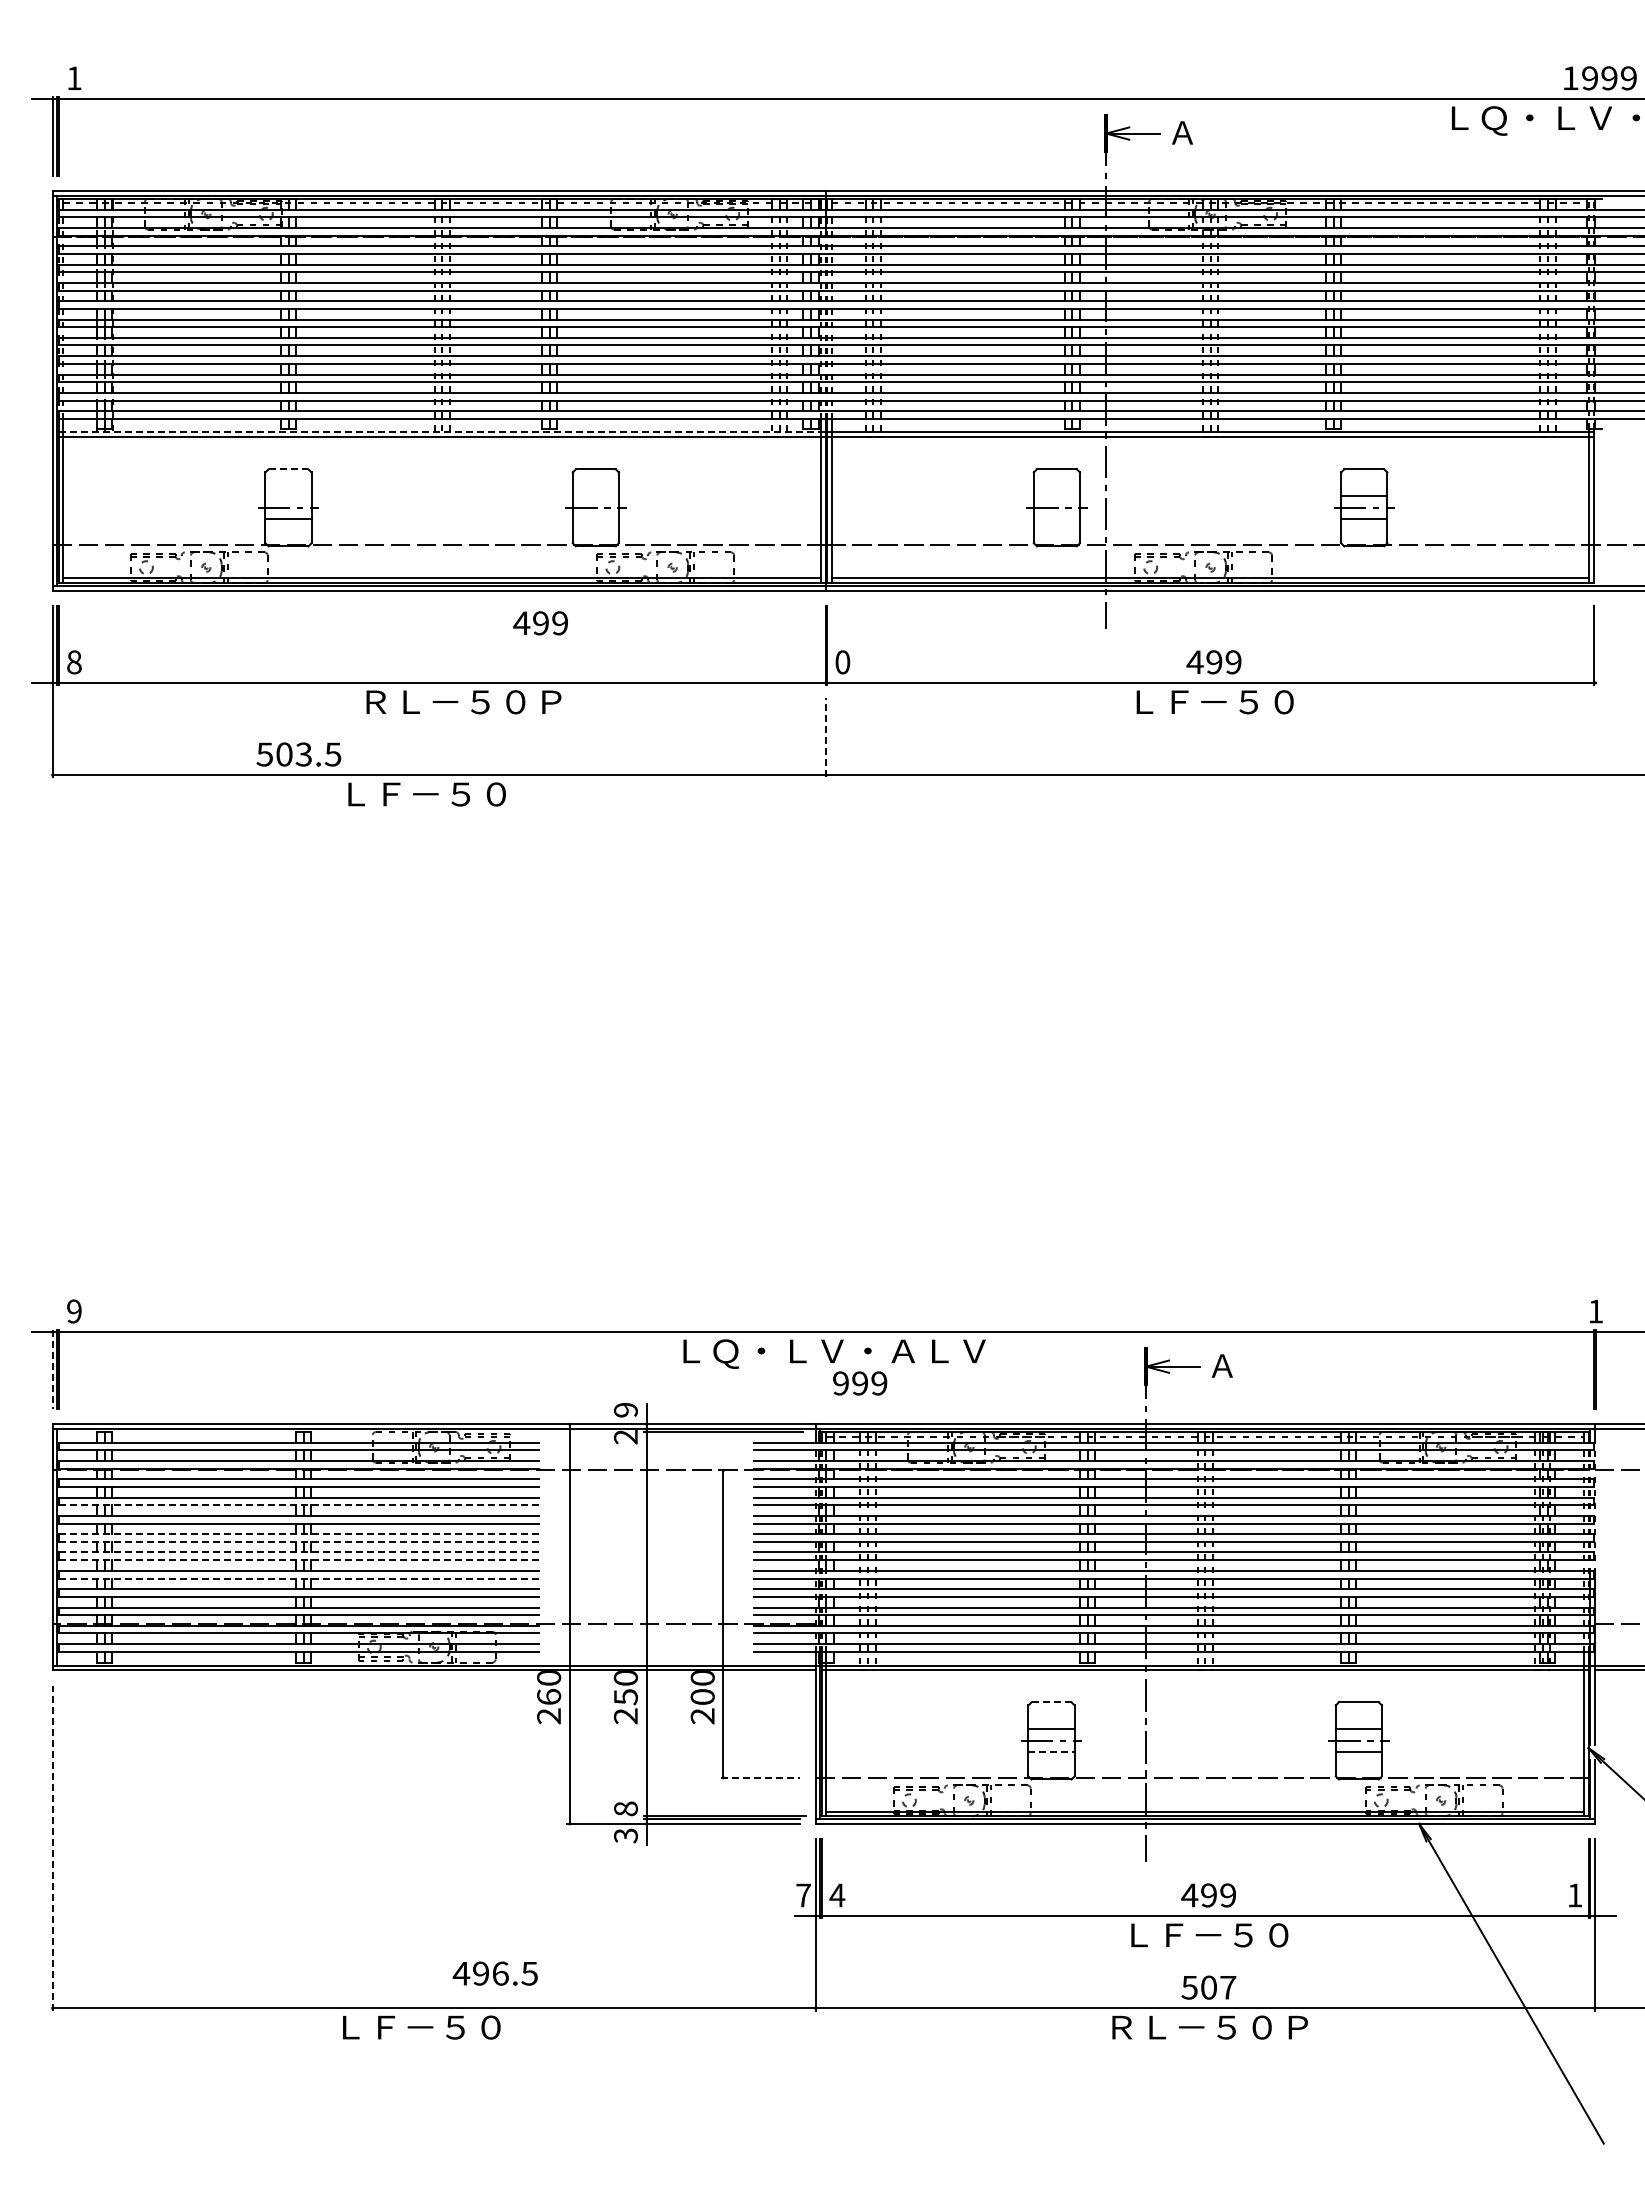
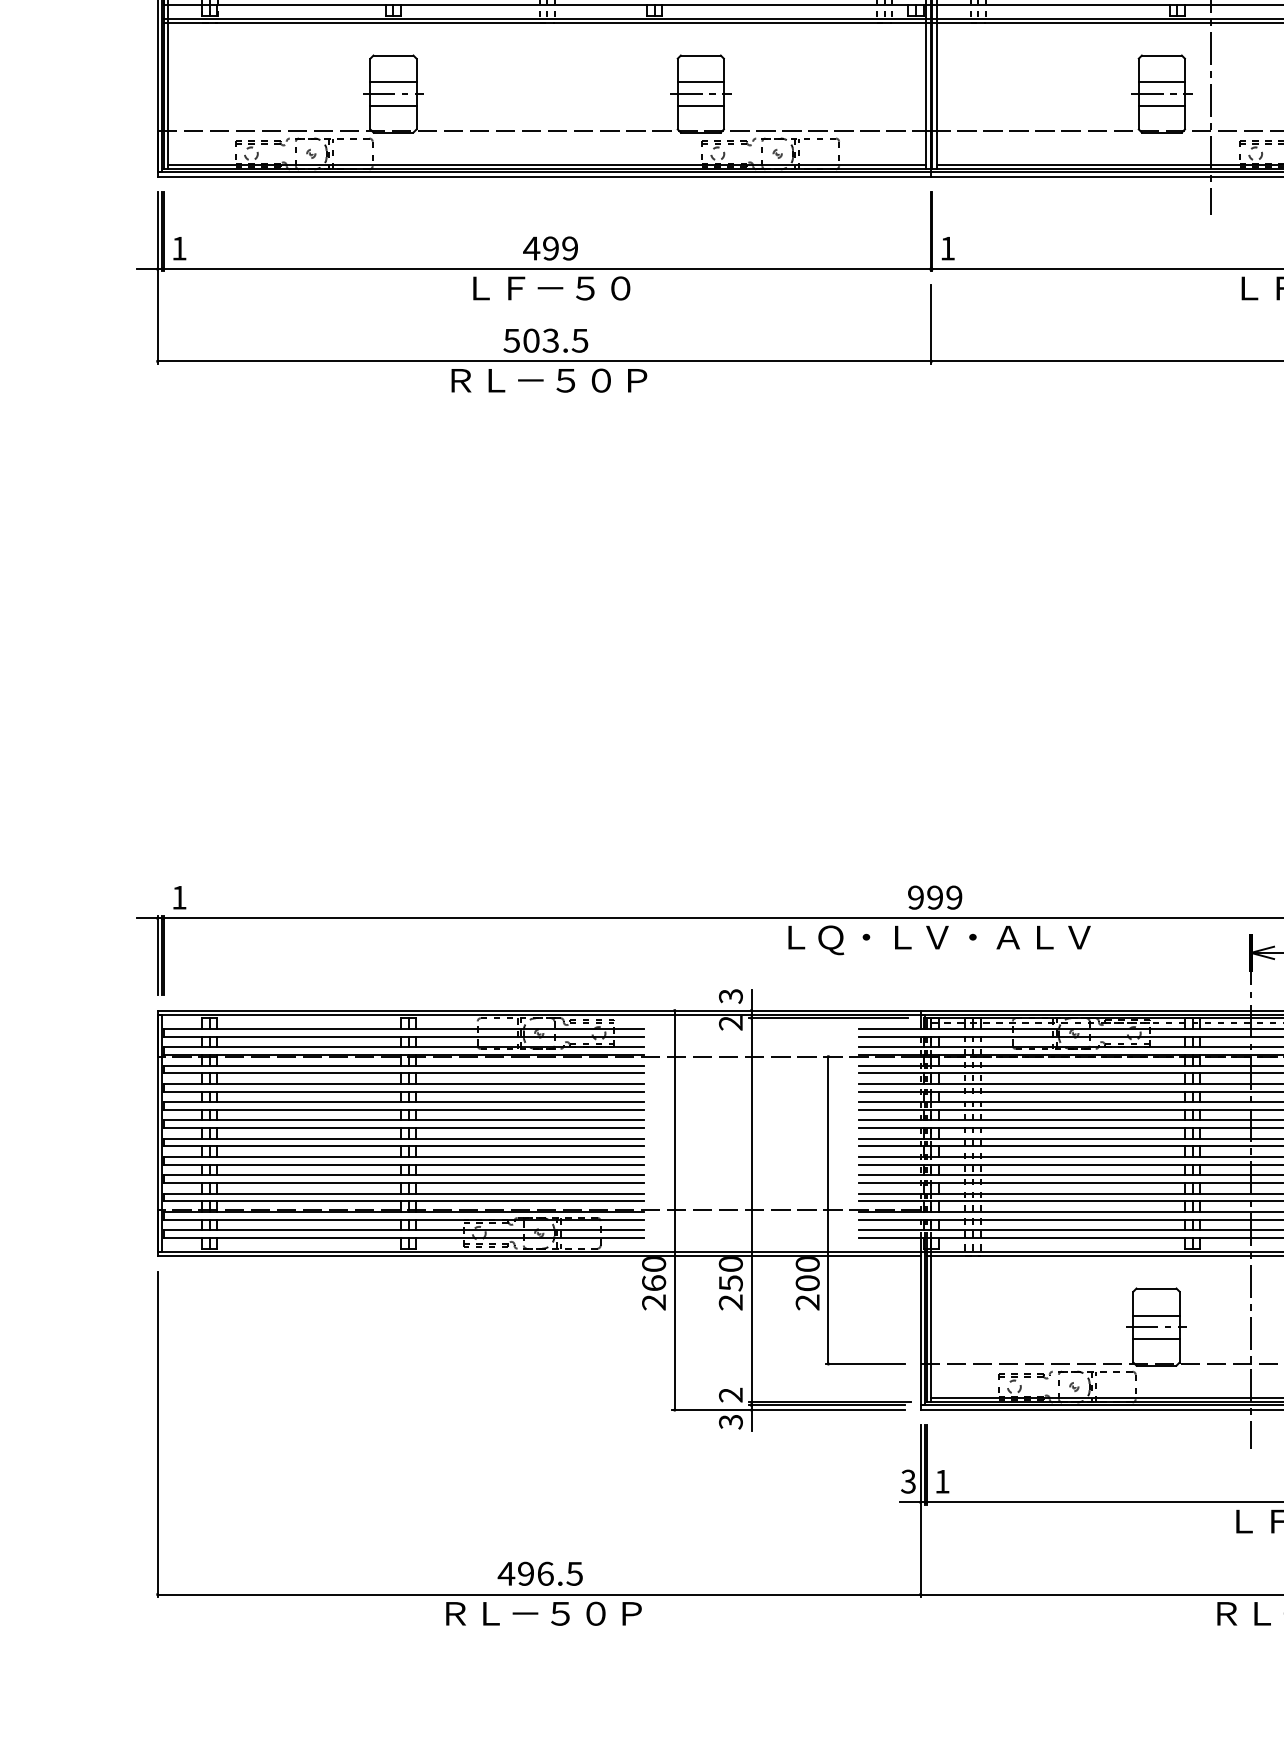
line: (442, 432) -> (547, 18), dashed -> solid
line: (288, 469) -> (393, 55), dashed -> solid
line: (288, 496) -> (393, 82), added
line: (595, 496) -> (700, 82), added
line: (1056, 496) -> (1161, 82), added
line: (595, 519) -> (700, 105), added
line: (1056, 519) -> (1161, 105), added
text: (540, 623) -> (550, 248), moved
text: (74, 662) -> (179, 248), 8 -> 1
text: (842, 662) -> (947, 248), 0 -> 1
text: (463, 701) -> (568, 287), ＲＬ－５０Ｐ -> ＬＦ－５０
line: (826, 737) -> (931, 323), dashed -> solid
text: (298, 754) -> (545, 340), moved
text: (444, 794) -> (549, 380), ＬＦ－５０ -> ＲＬ－５０Ｐ
text: (74, 1311) -> (179, 897), 9 -> 1
line: (52, 1369) -> (157, 955), dashed -> solid
text: (860, 1383) -> (935, 897), moved
text: (625, 1410) -> (730, 996), 9 -> 3
line: (299, 1505) -> (404, 1091), dashed -> solid
line: (299, 1534) -> (404, 1120), dashed -> solid
line: (299, 1541) -> (404, 1127), dashed -> solid
line: (299, 1552) -> (404, 1138), dashed -> solid
line: (299, 1560) -> (404, 1146), dashed -> solid
line: (299, 1578) -> (404, 1164), dashed -> solid
line: (1051, 1702) -> (1156, 1288), dashed -> solid
line: (1052, 1752) -> (1157, 1338), dashed -> solid
line: (760, 1777) -> (865, 1363), dashed -> solid
text: (625, 1808) -> (730, 1394), 8 -> 2
line: (52, 1848) -> (157, 1434), dashed -> solid
text: (803, 1895) -> (908, 1481), 7 -> 3
text: (837, 1895) -> (942, 1481), 4 -> 1
text: (494, 1973) -> (539, 1573), moved
text: (438, 2027) -> (543, 1613), ＬＦ－５０ -> ＲＬ－５０Ｐ

